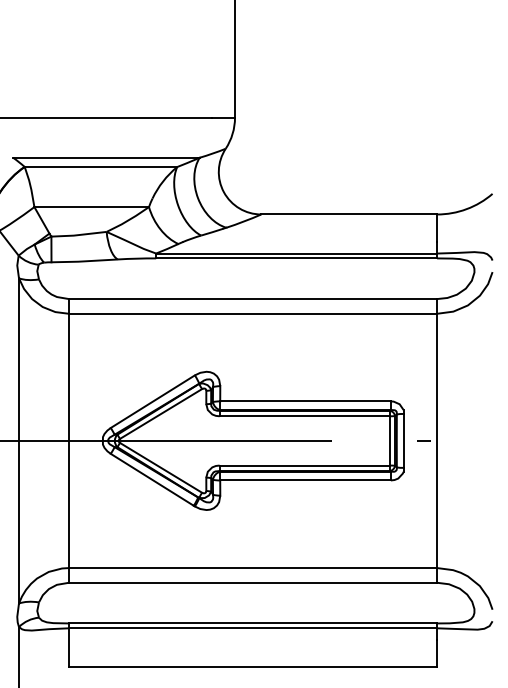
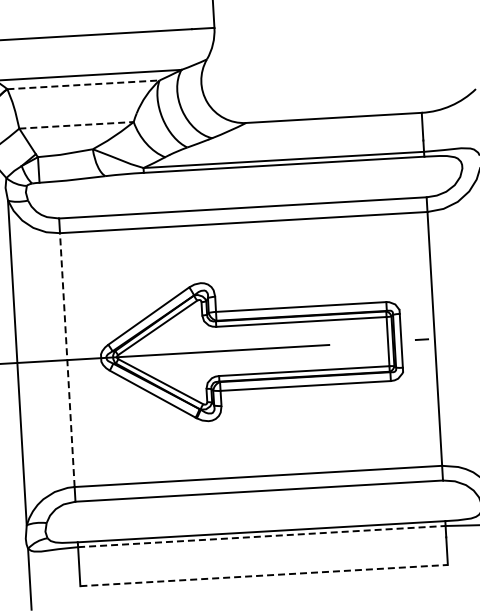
line: (101, 167) -> (84, 85), solid -> dashed
line: (92, 207) -> (77, 125), solid -> dashed
line: (69, 440) -> (67, 359), solid -> dashed
line: (253, 628) -> (262, 536), solid -> dashed
line: (253, 667) -> (264, 575), solid -> dashed

